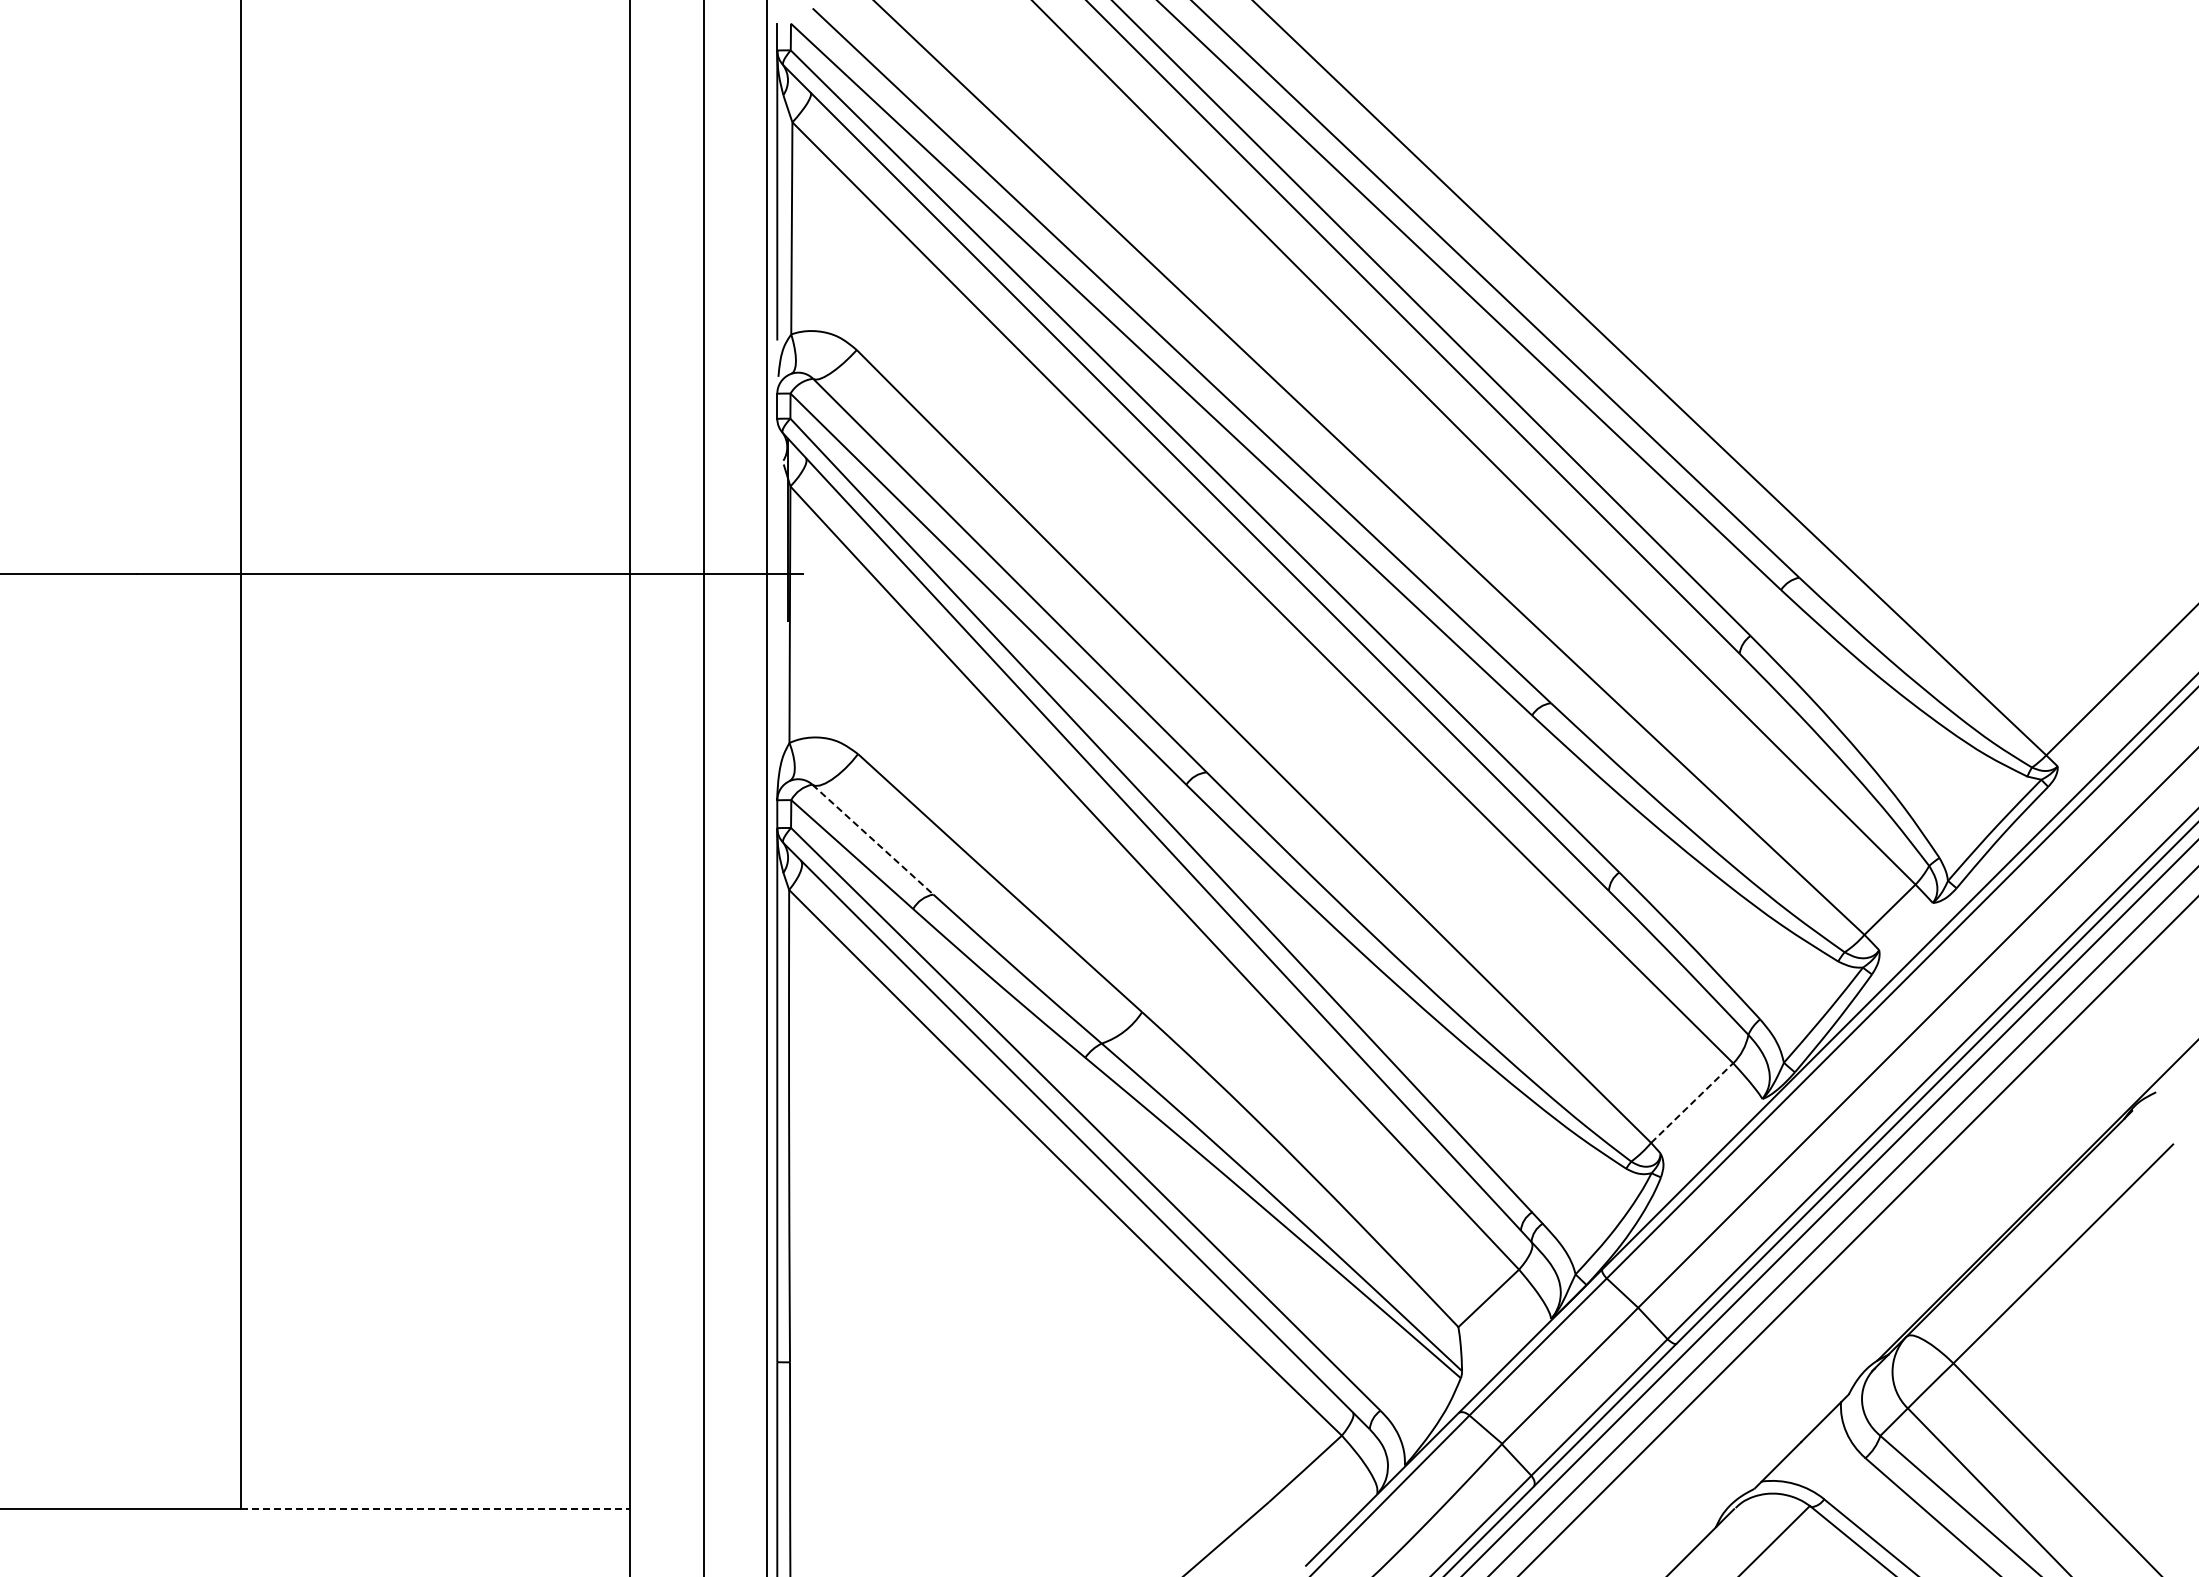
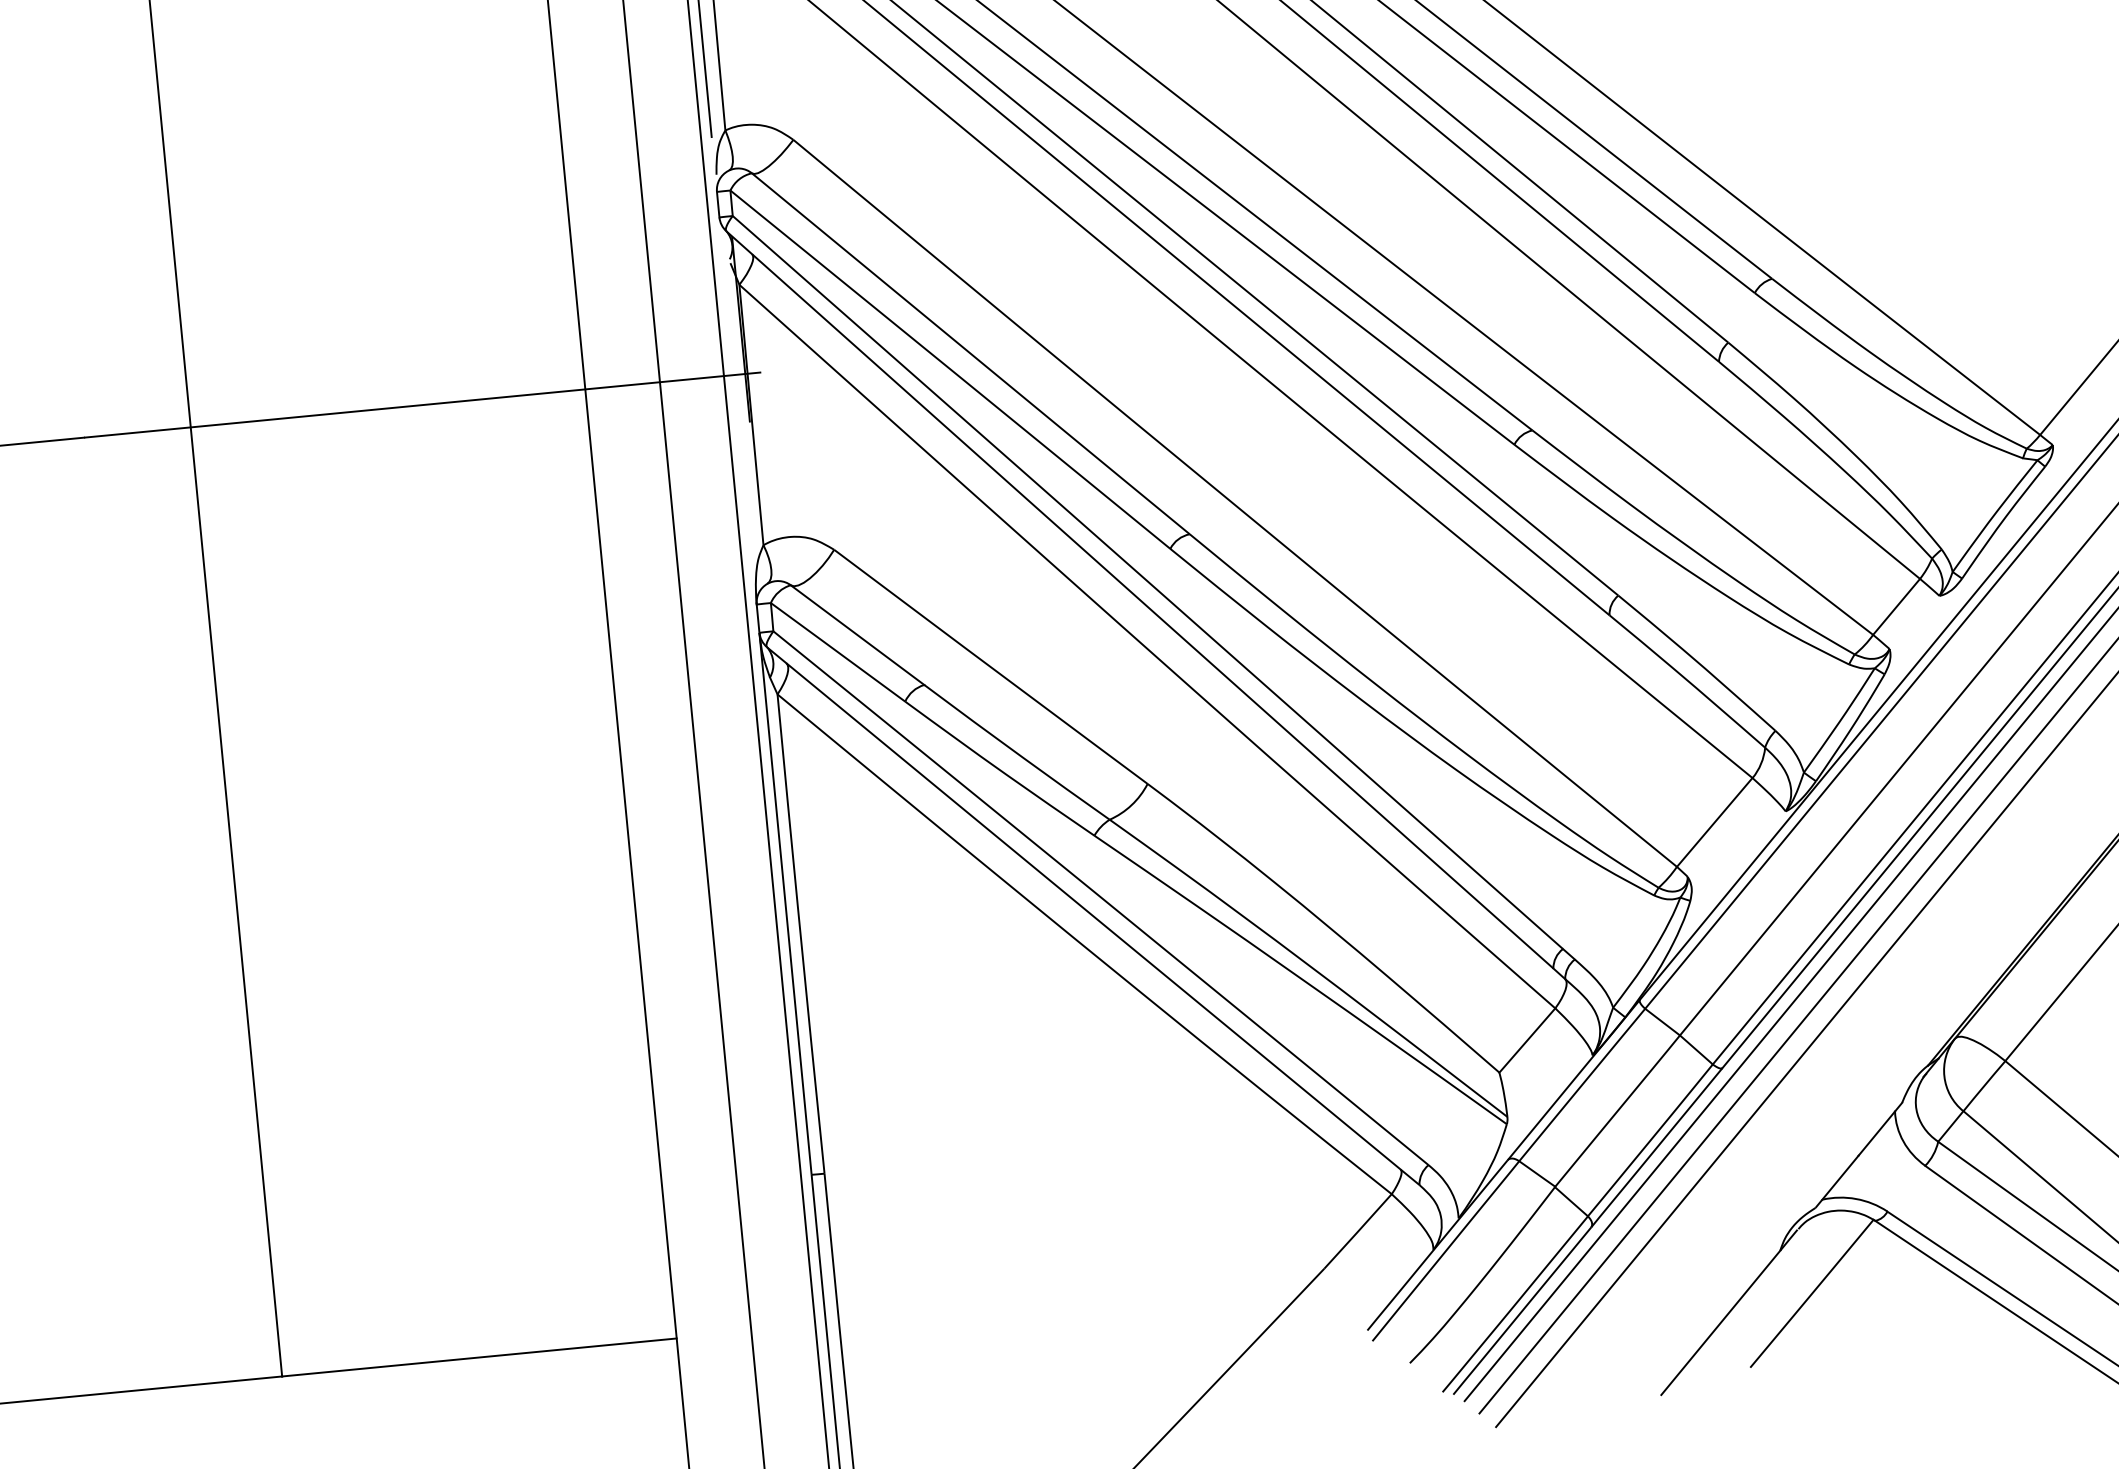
line: (872, 839) -> (857, 635), dashed -> solid
line: (1692, 1102) -> (1715, 821), dashed -> solid
line: (436, 1509) -> (480, 1357), dashed -> solid

